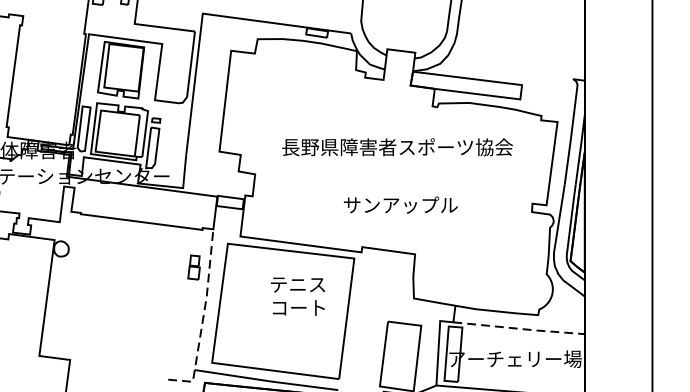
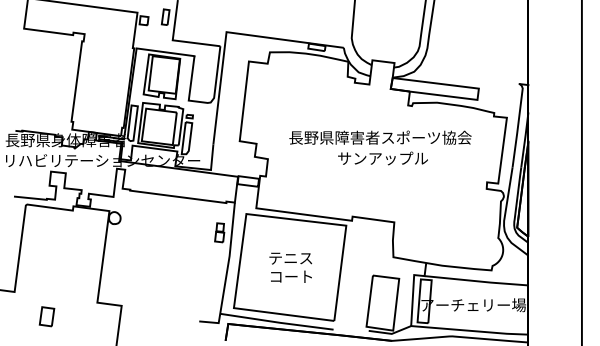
text: (400, 205) -> (382, 158), moved
text: (297, 296) -> (290, 267), moved
line: (202, 317) -> (226, 272), dashed -> solid
line: (519, 329) -> (476, 281), dashed -> solid

